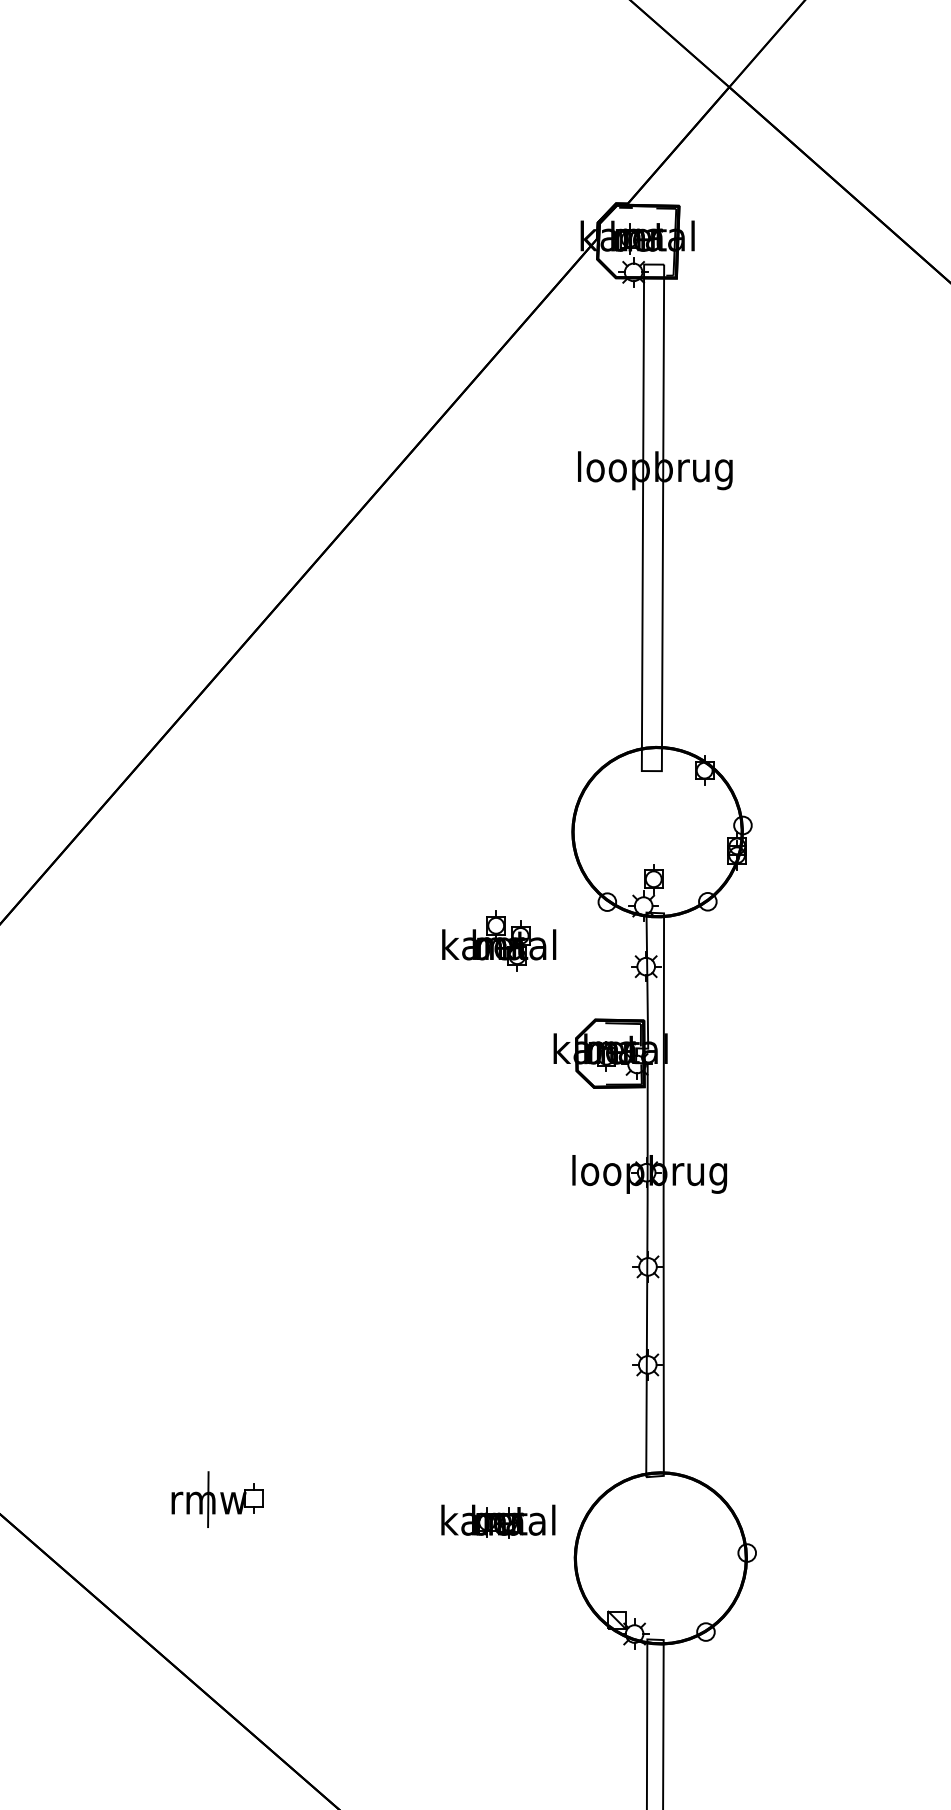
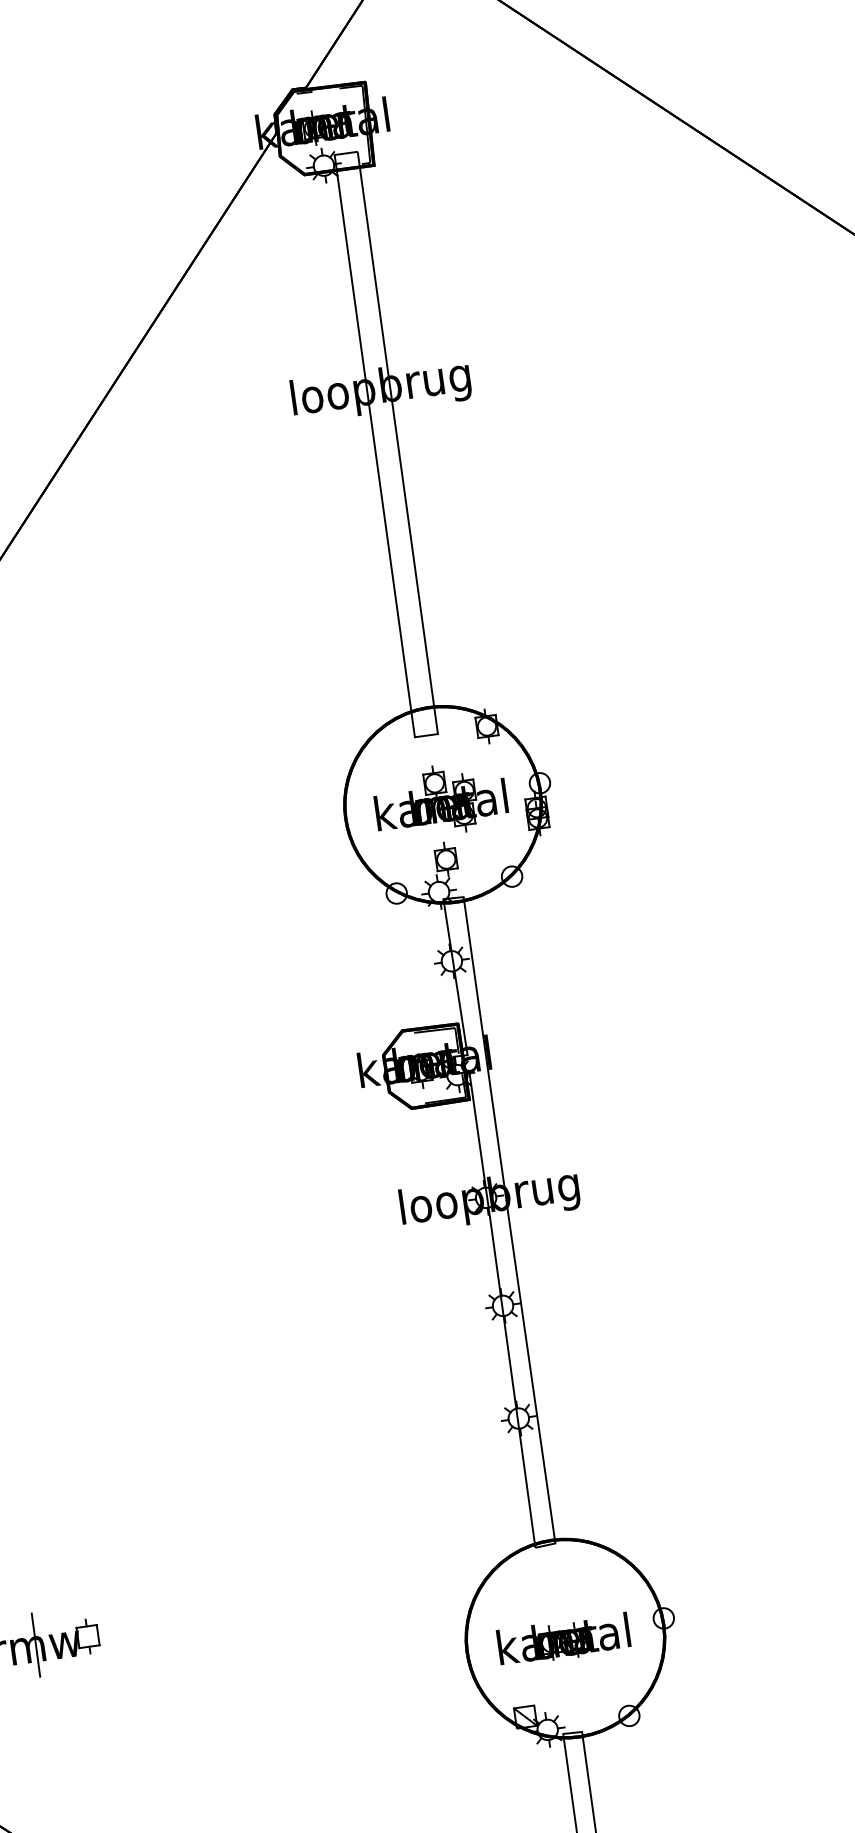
part: (499, 940) -> (440, 799), moved
part: (498, 1521) -> (564, 1640), moved

